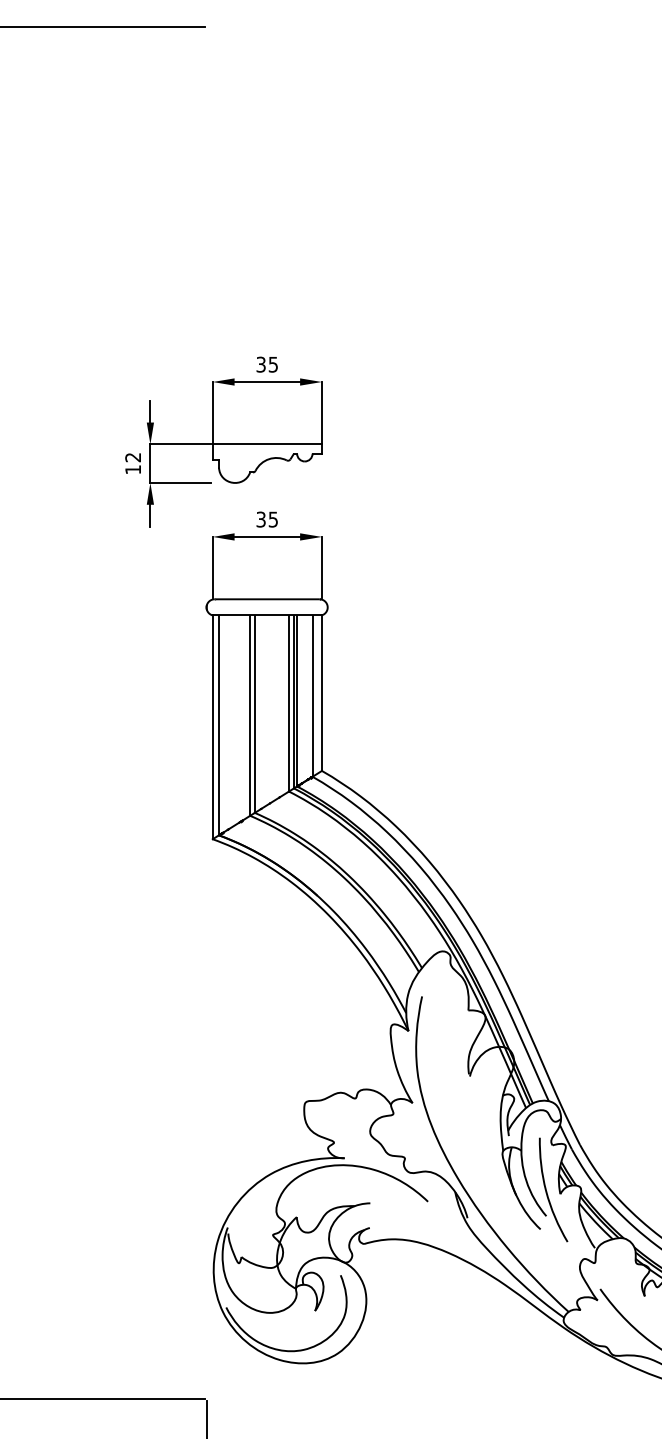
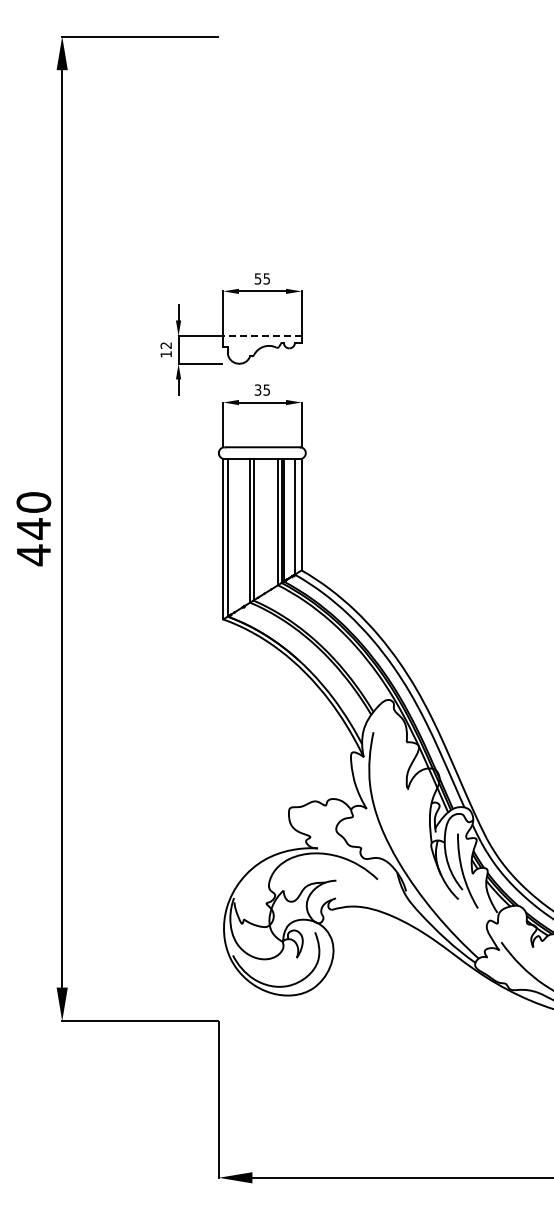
text: (261, 364) -> (258, 278), 35 -> 55
line: (265, 444) -> (261, 336), solid -> dashed

